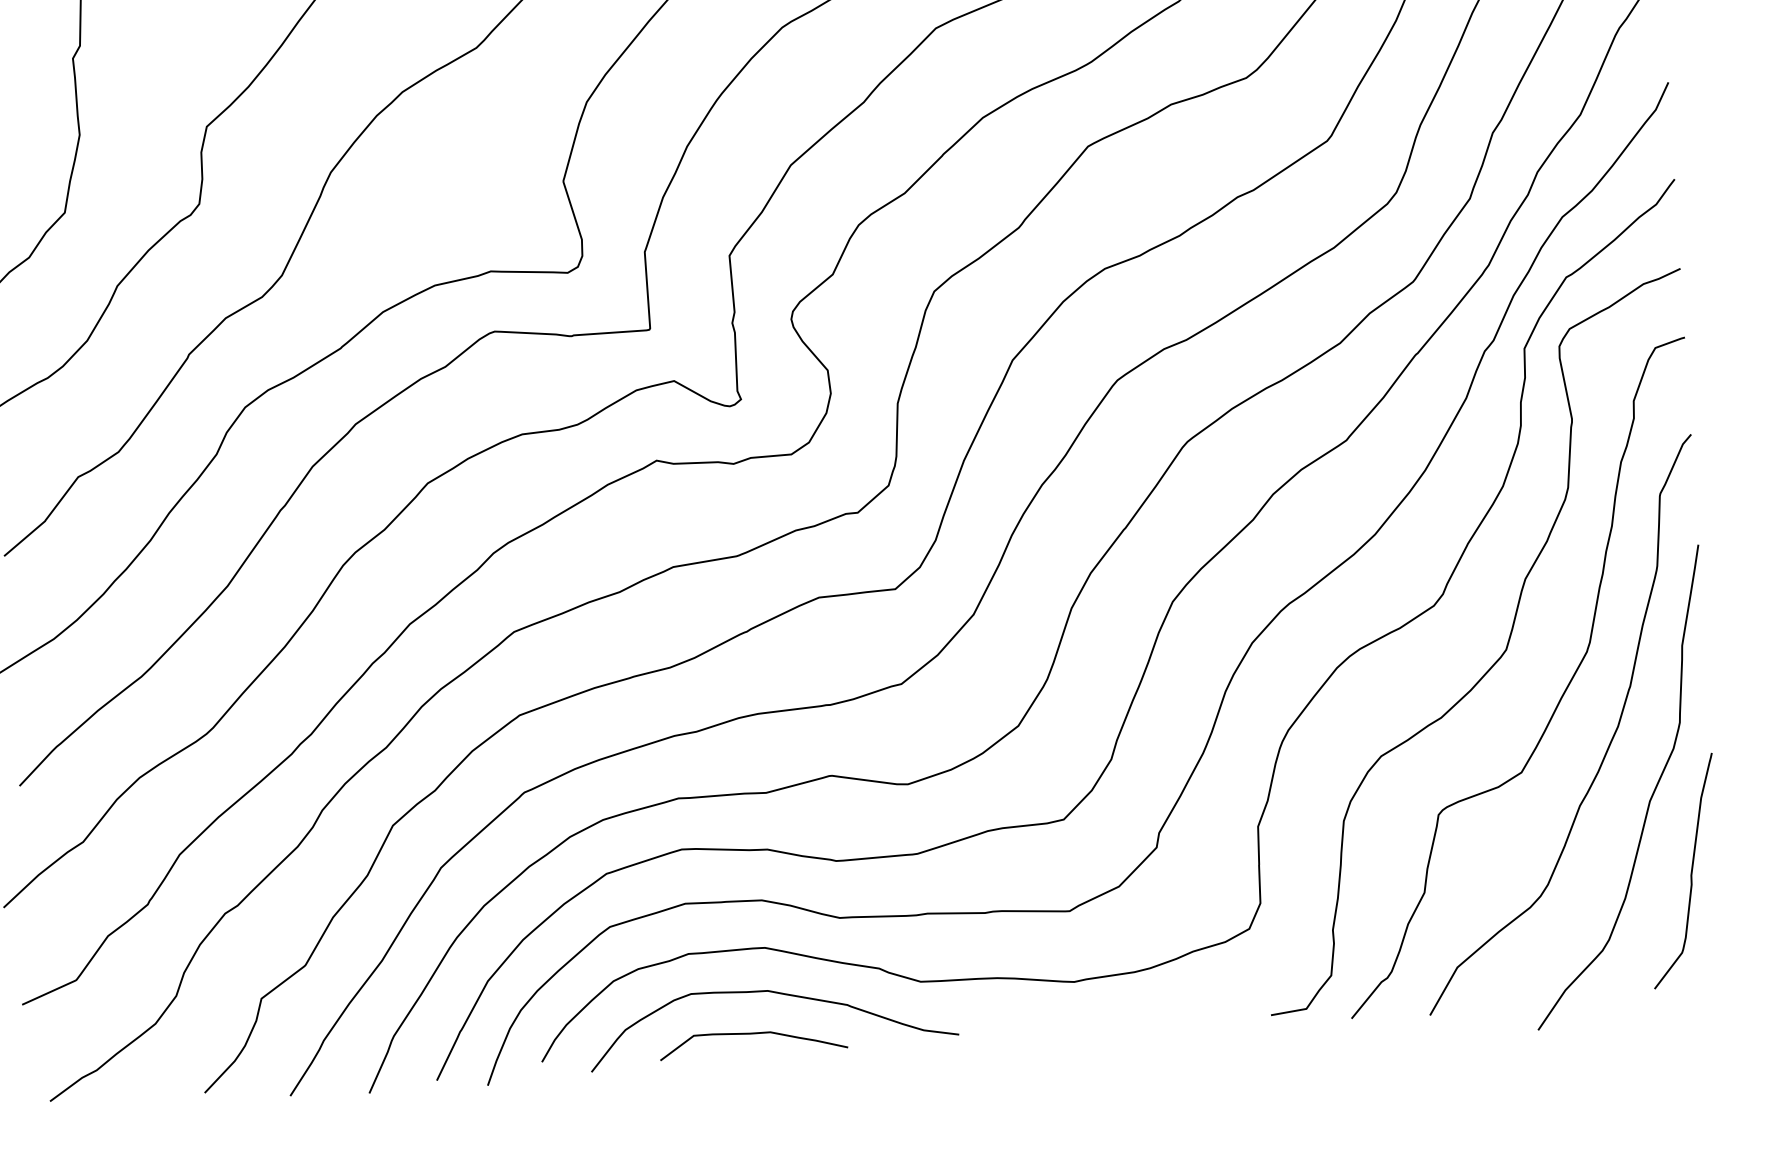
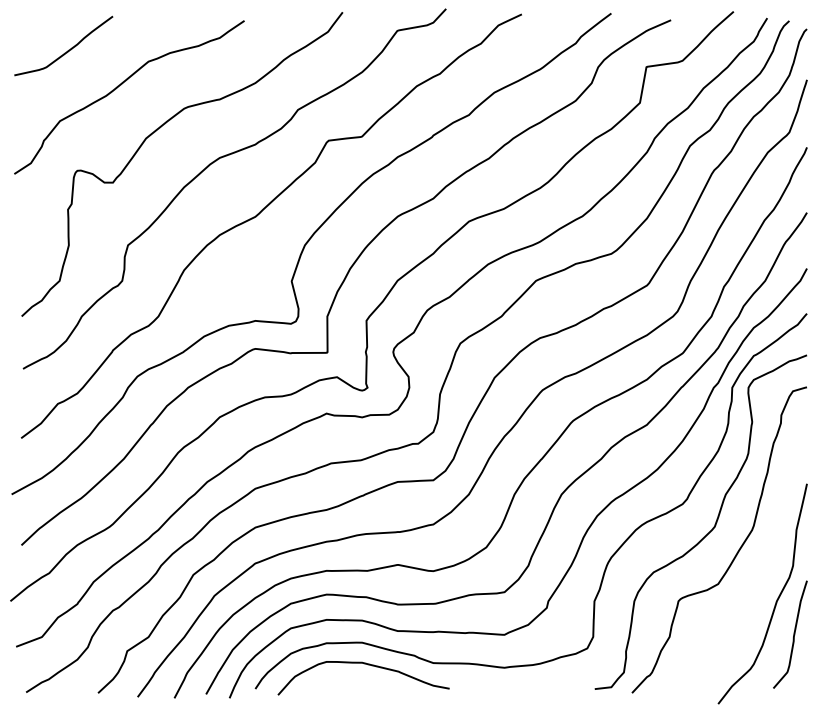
curve: (1606, 746) -> (758, 574), removed
curve: (751, 1034) -> (353, 682), removed

